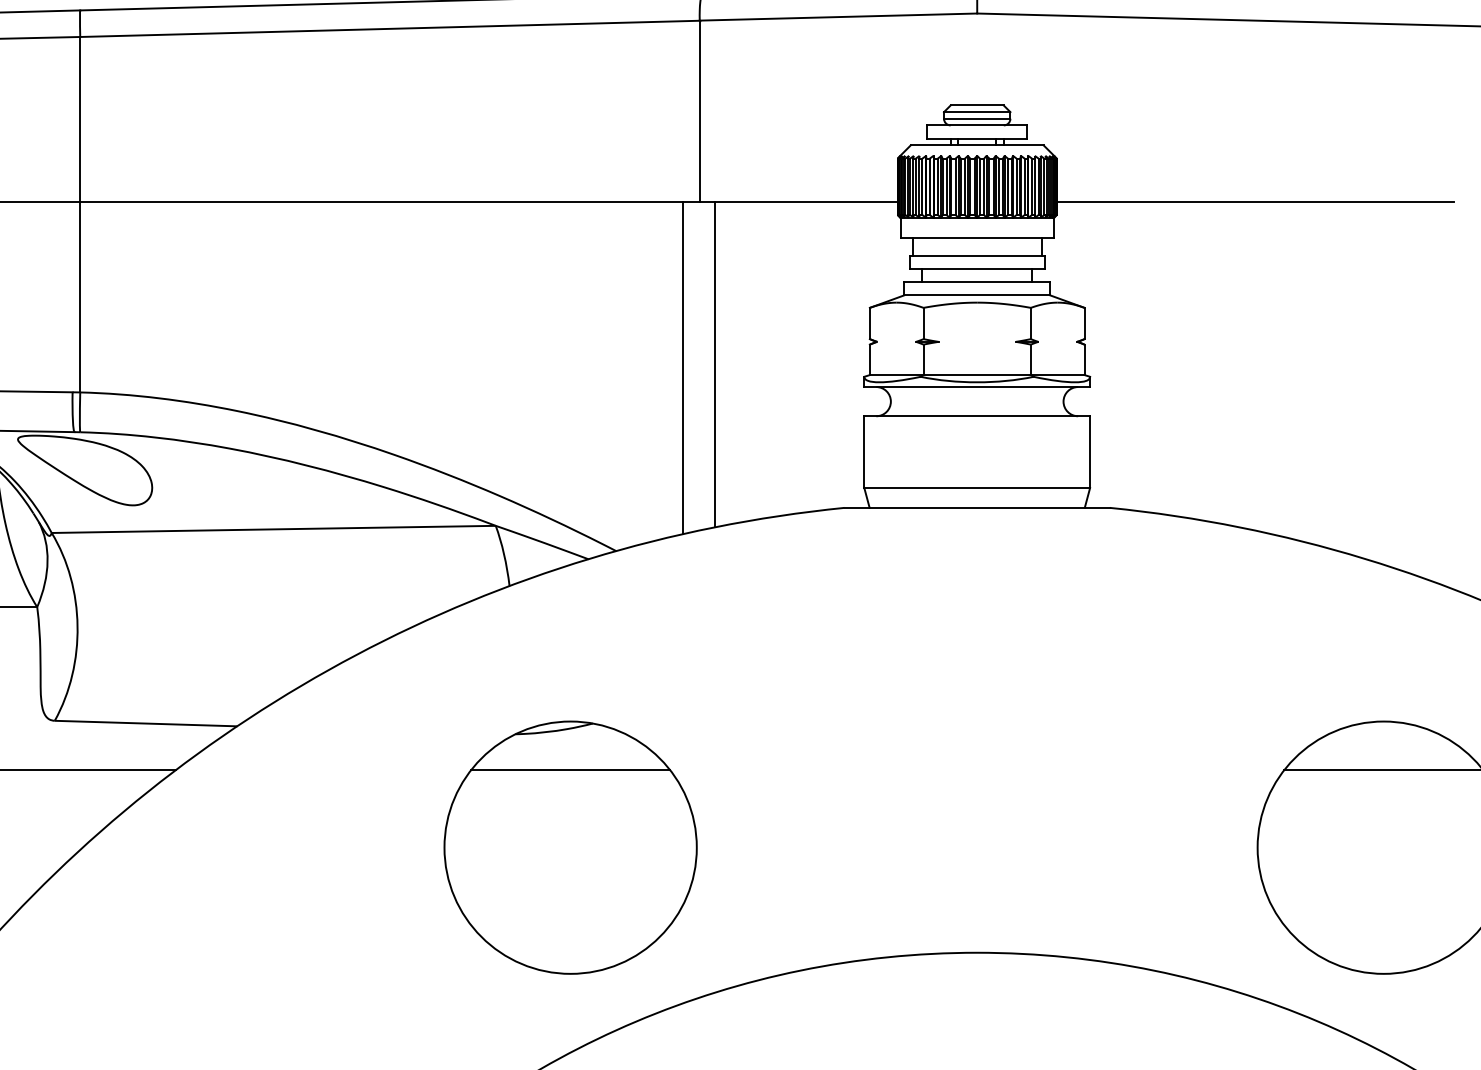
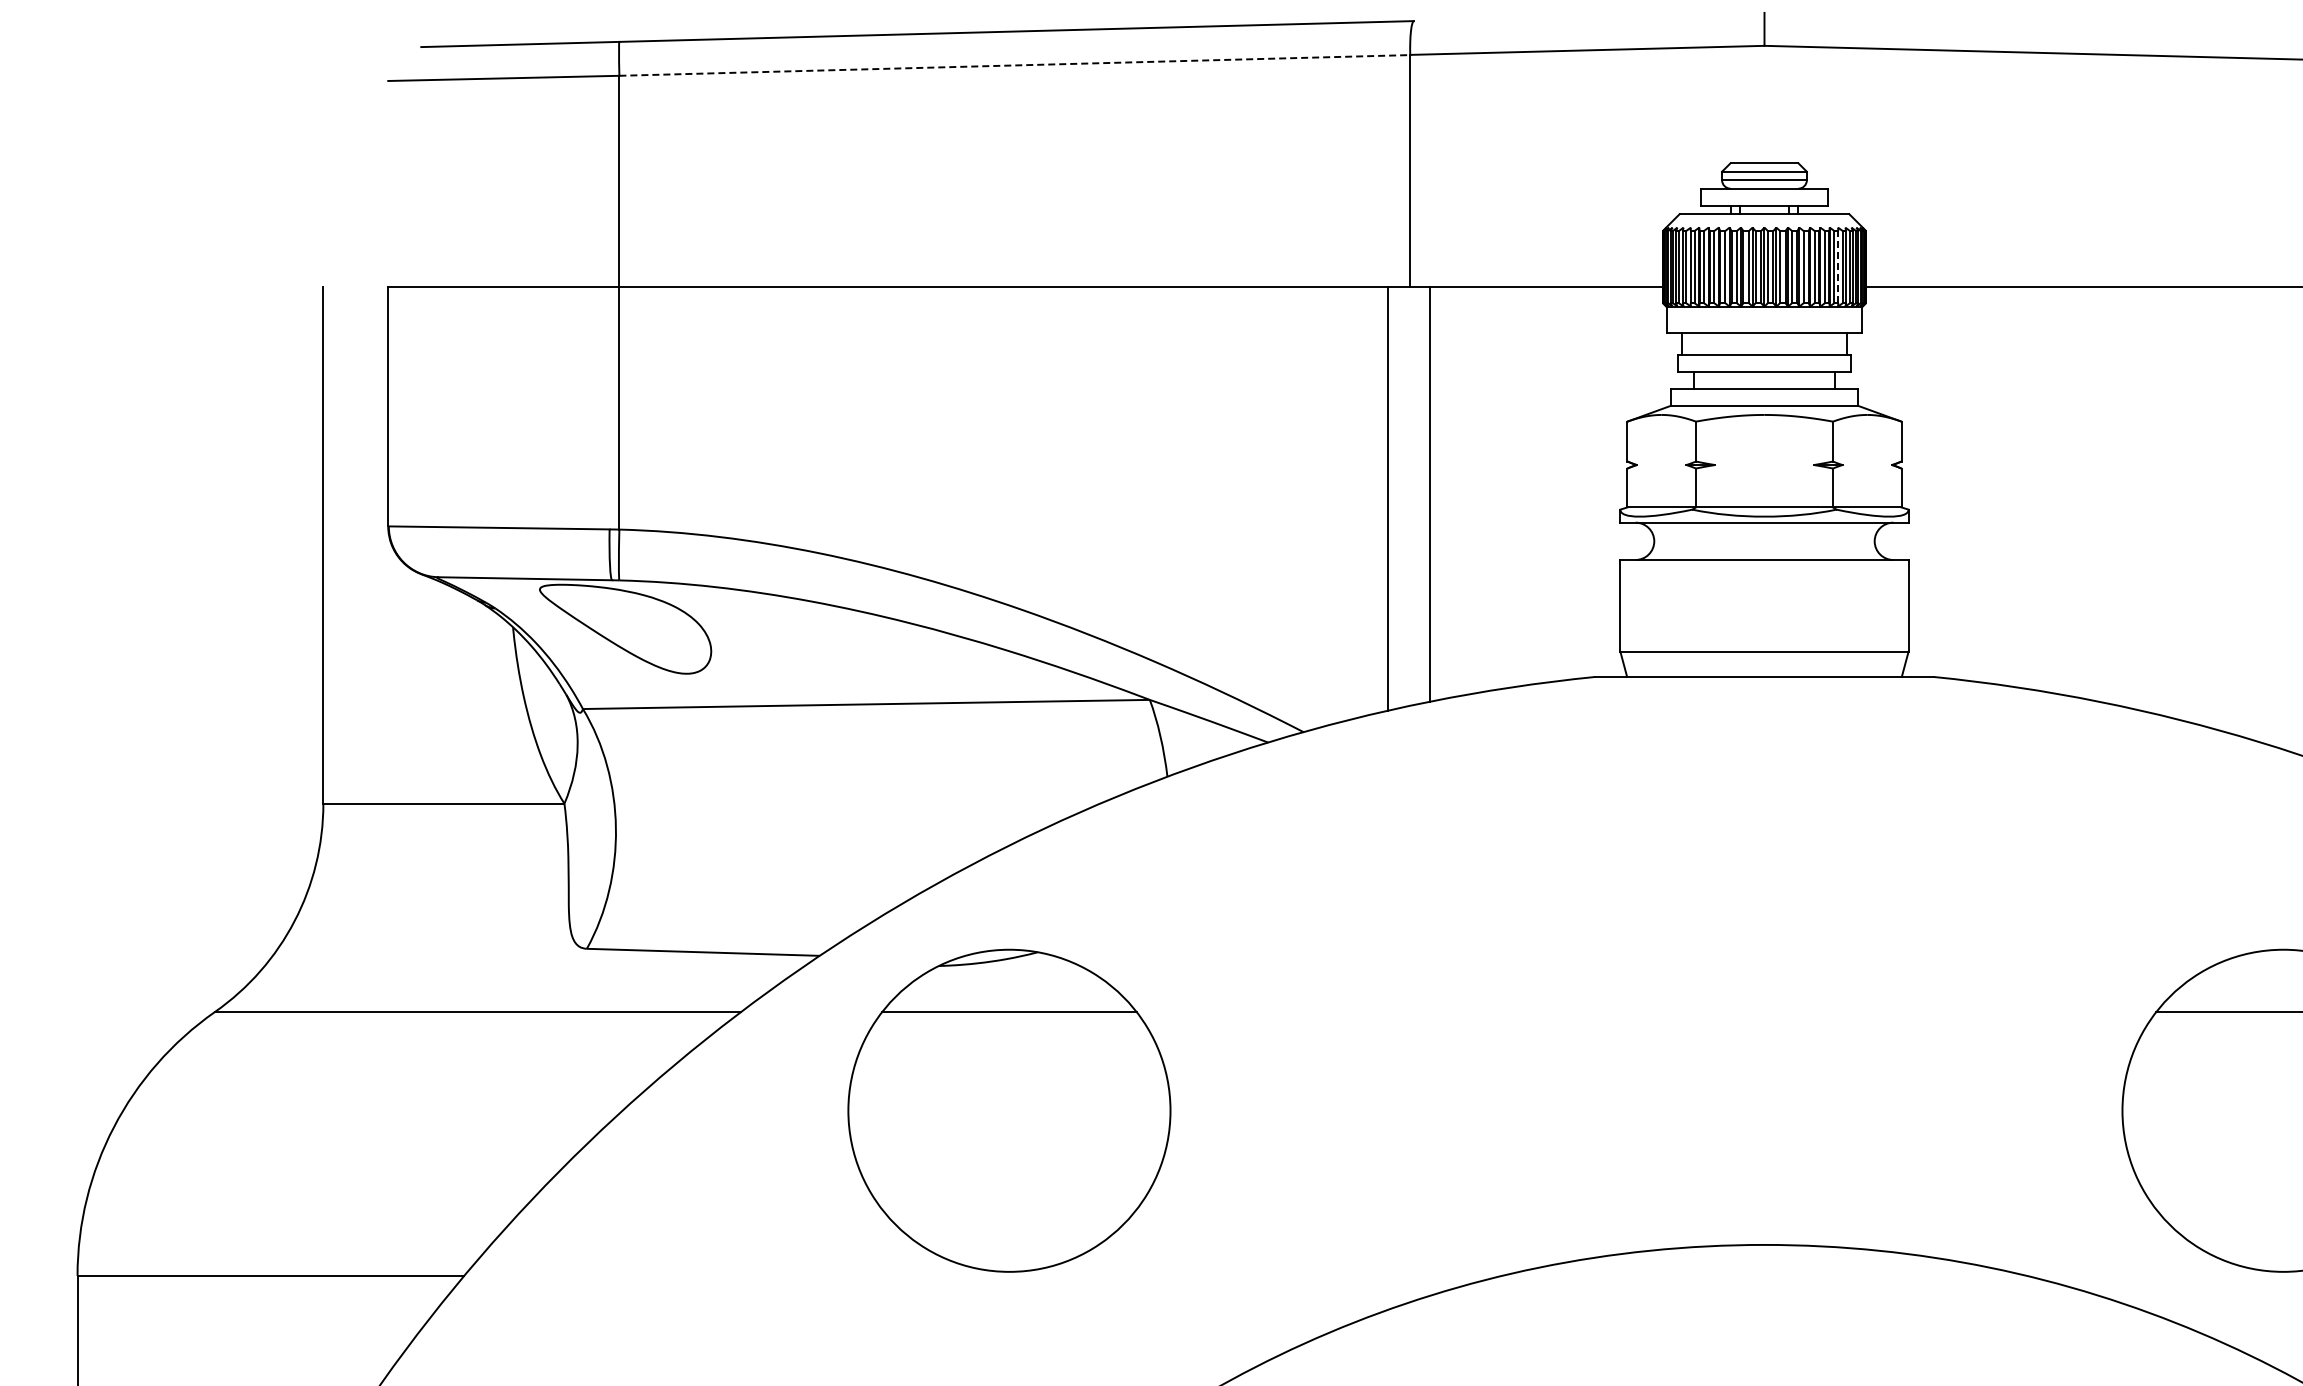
line: (389, 28) -> (1014, 65), solid -> dashed
line: (1035, 186) -> (1838, 266), solid -> dashed
part: (570, 847) -> (1009, 1110), moved

